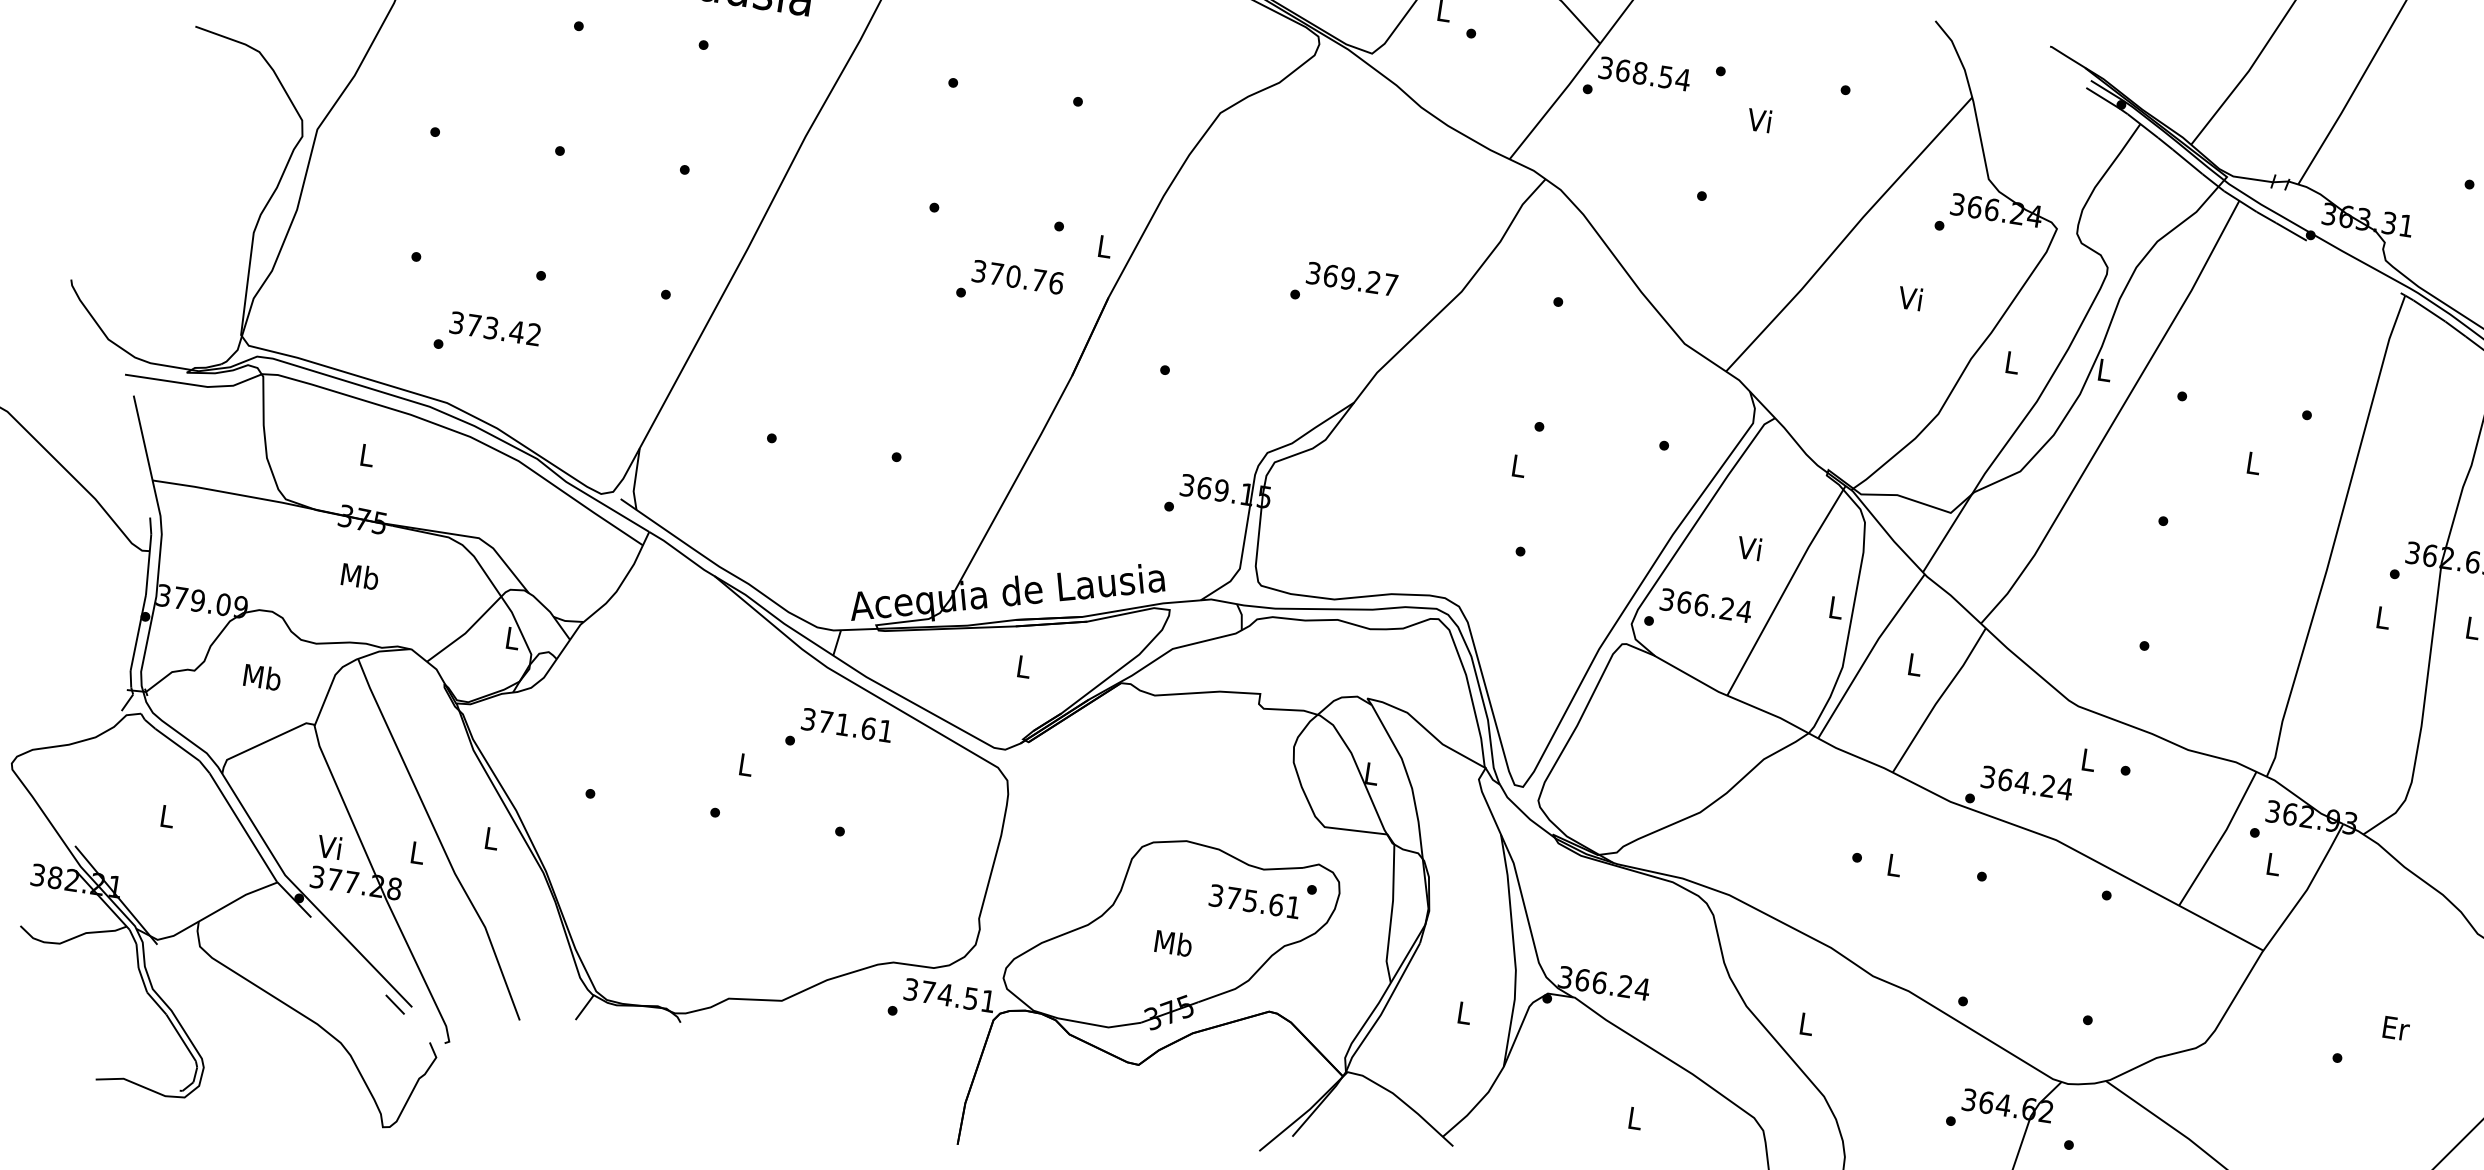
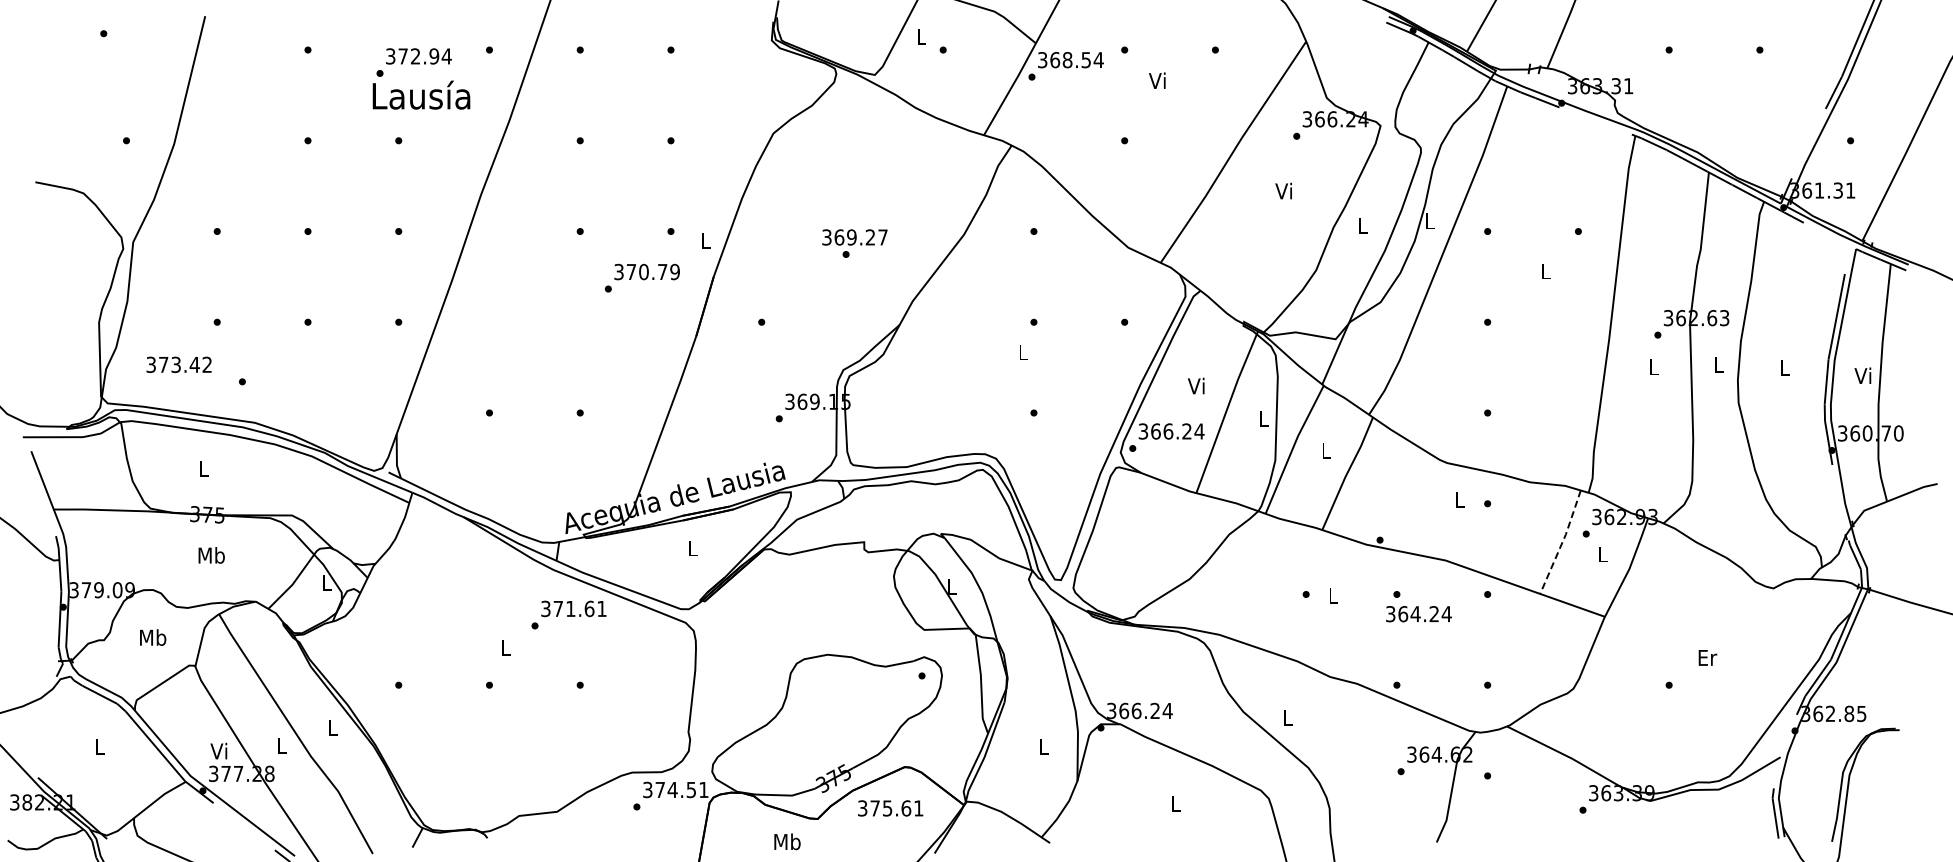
text: (1351, 279) -> (854, 237), moved
text: (1057, 282) -> (675, 271), 370.76 -> 370.79
text: (494, 328) -> (178, 364), moved
text: (2026, 783) -> (1418, 614), moved
line: (2220, 839) -> (1562, 542), solid -> dashed
text: (1254, 901) -> (890, 808), moved
text: (1173, 942) -> (787, 841), moved

